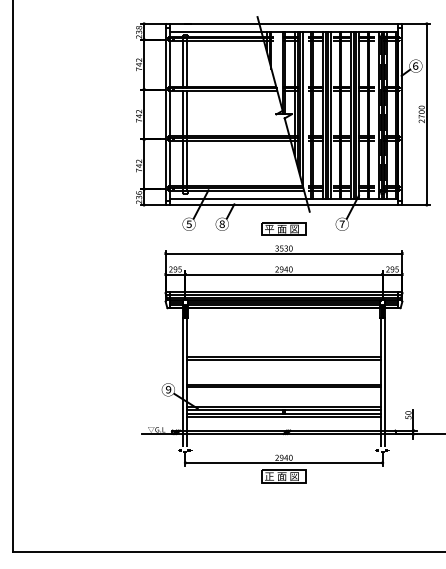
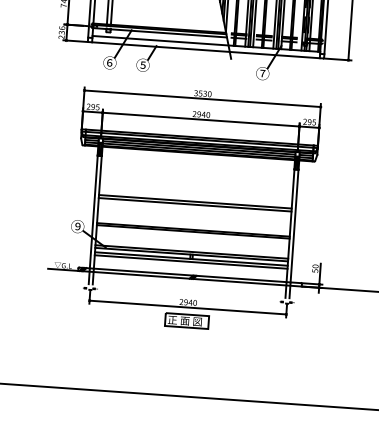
text: (188, 223) -> (109, 62), ⑤ -> ⑥
text: (221, 223) -> (142, 64), ⑧ -> ⑤
part: (283, 228) -> (203, 73), removed

